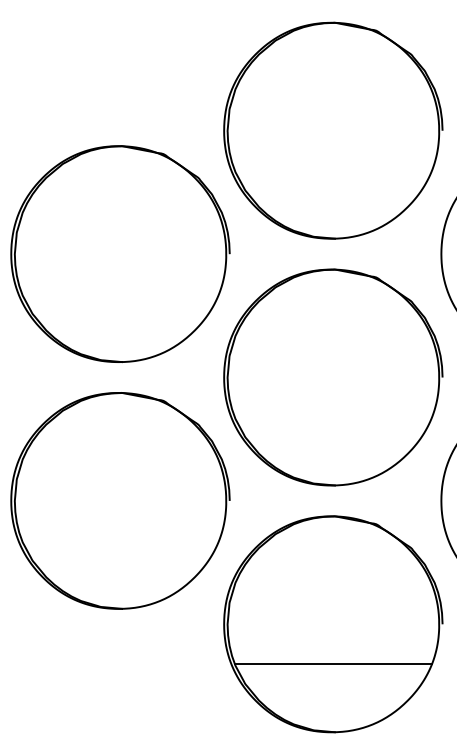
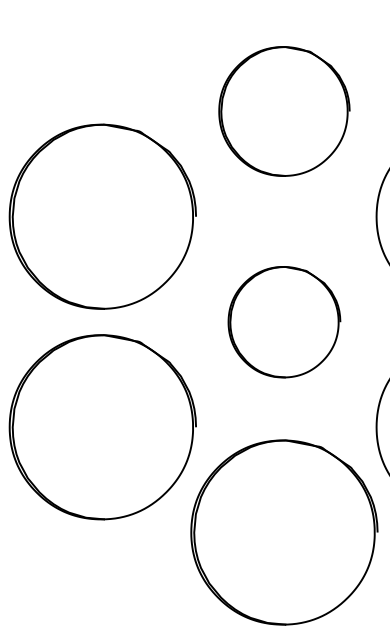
part: (333, 130) -> (284, 111), size x0.7
part: (333, 378) -> (284, 322), size x0.6
line: (333, 664) -> (284, 566), removed

